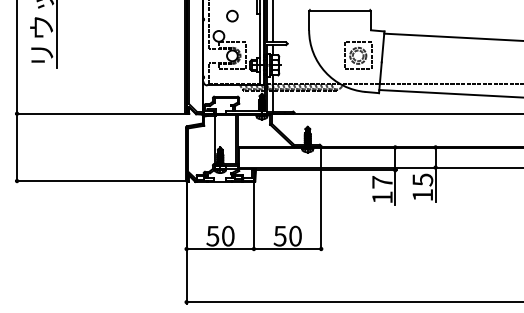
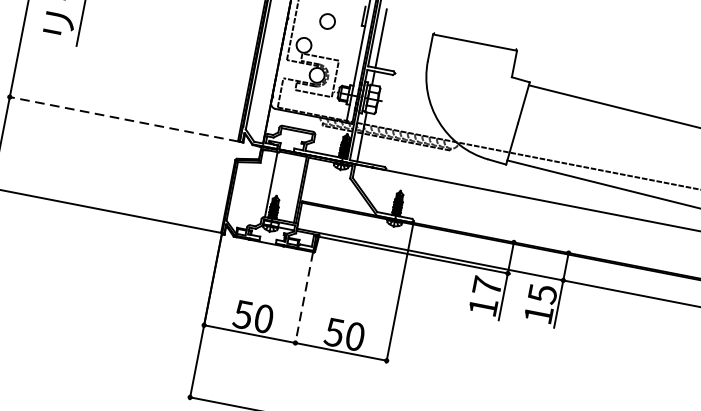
part: (358, 55) -> (488, 108), removed
line: (100, 113) -> (123, 118), solid -> dashed
line: (253, 216) -> (303, 298), solid -> dashed

